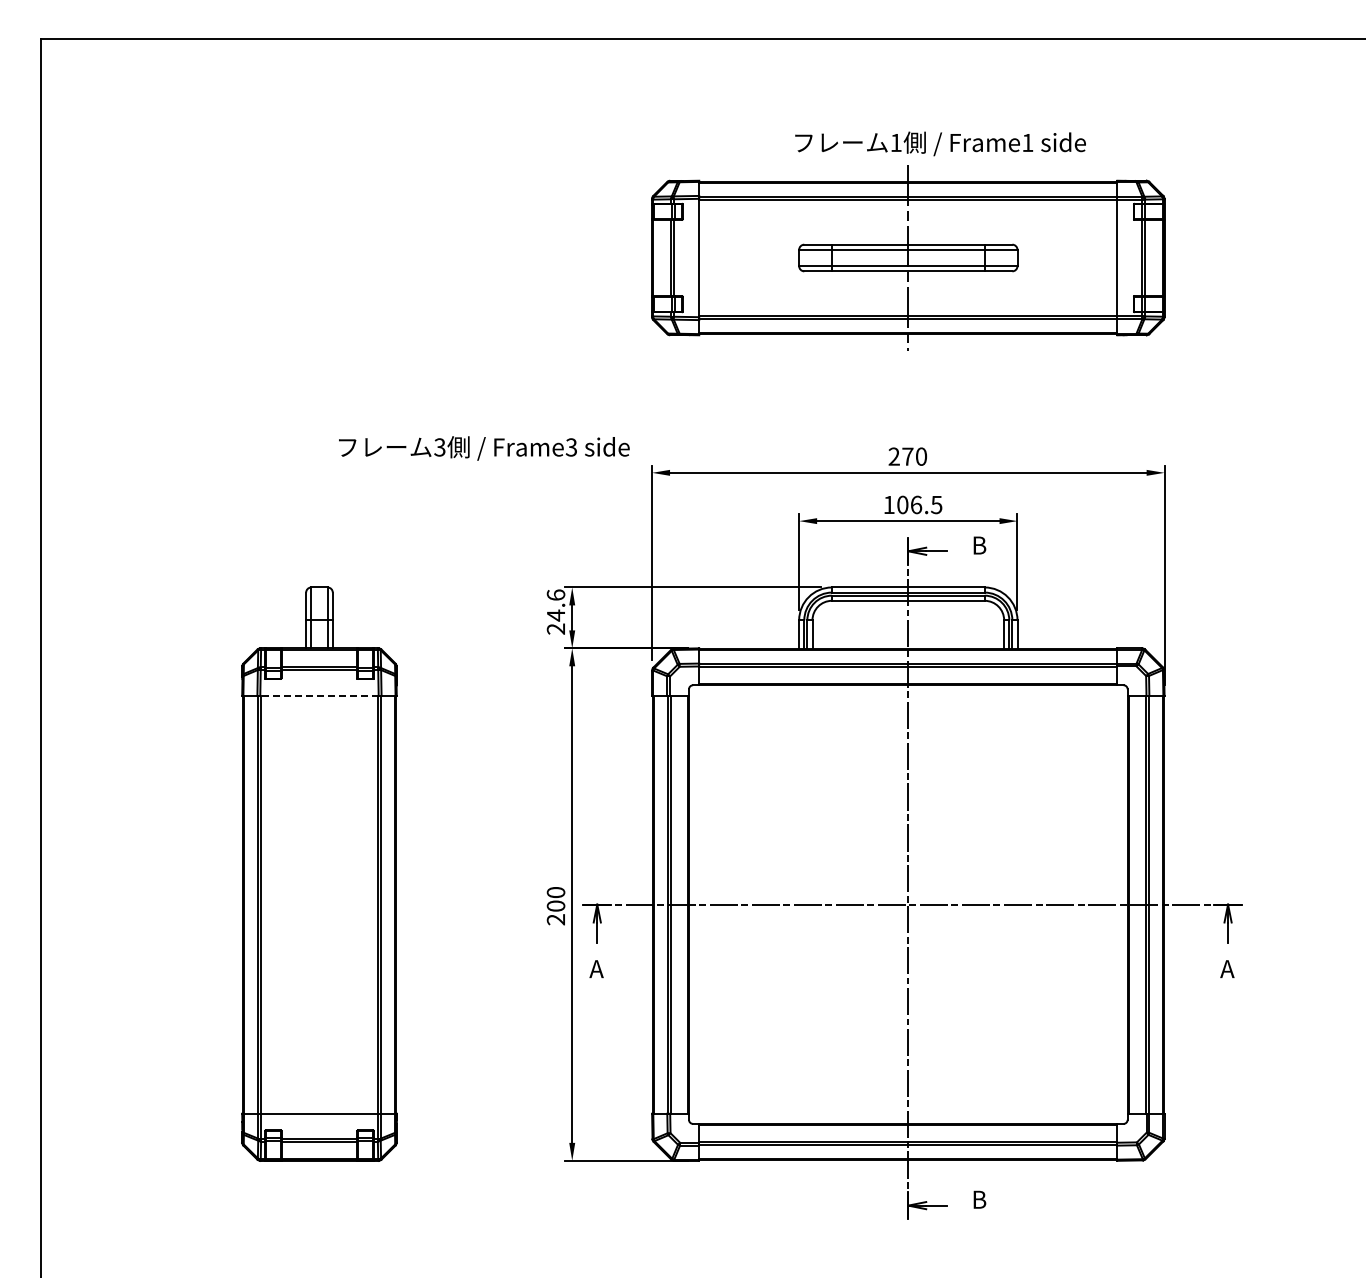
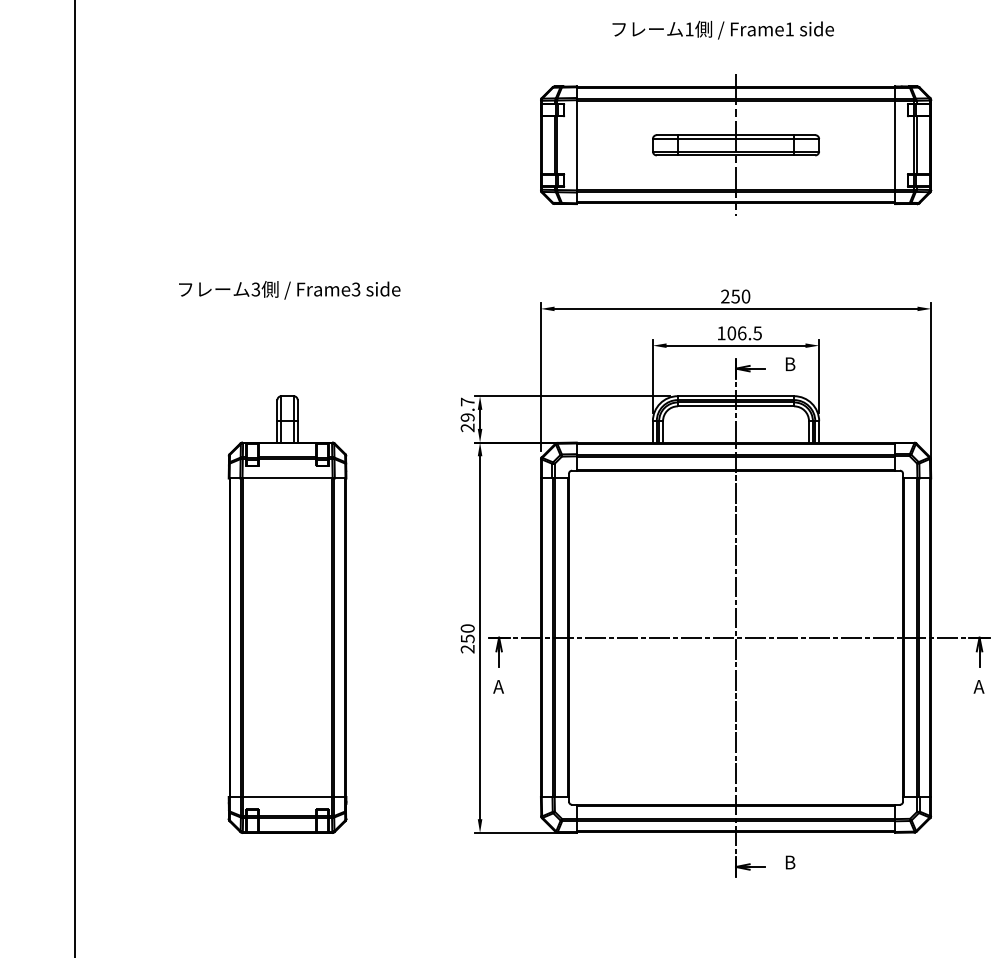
text: (940, 143) -> (723, 29), moved
text: (484, 448) -> (289, 290), moved
text: (907, 456) -> (735, 296), 270 -> 250
text: (555, 605) -> (467, 409), 24.6 -> 29.7
line: (318, 695) -> (286, 478), dashed -> solid
text: (555, 905) -> (467, 638), 200 -> 250

